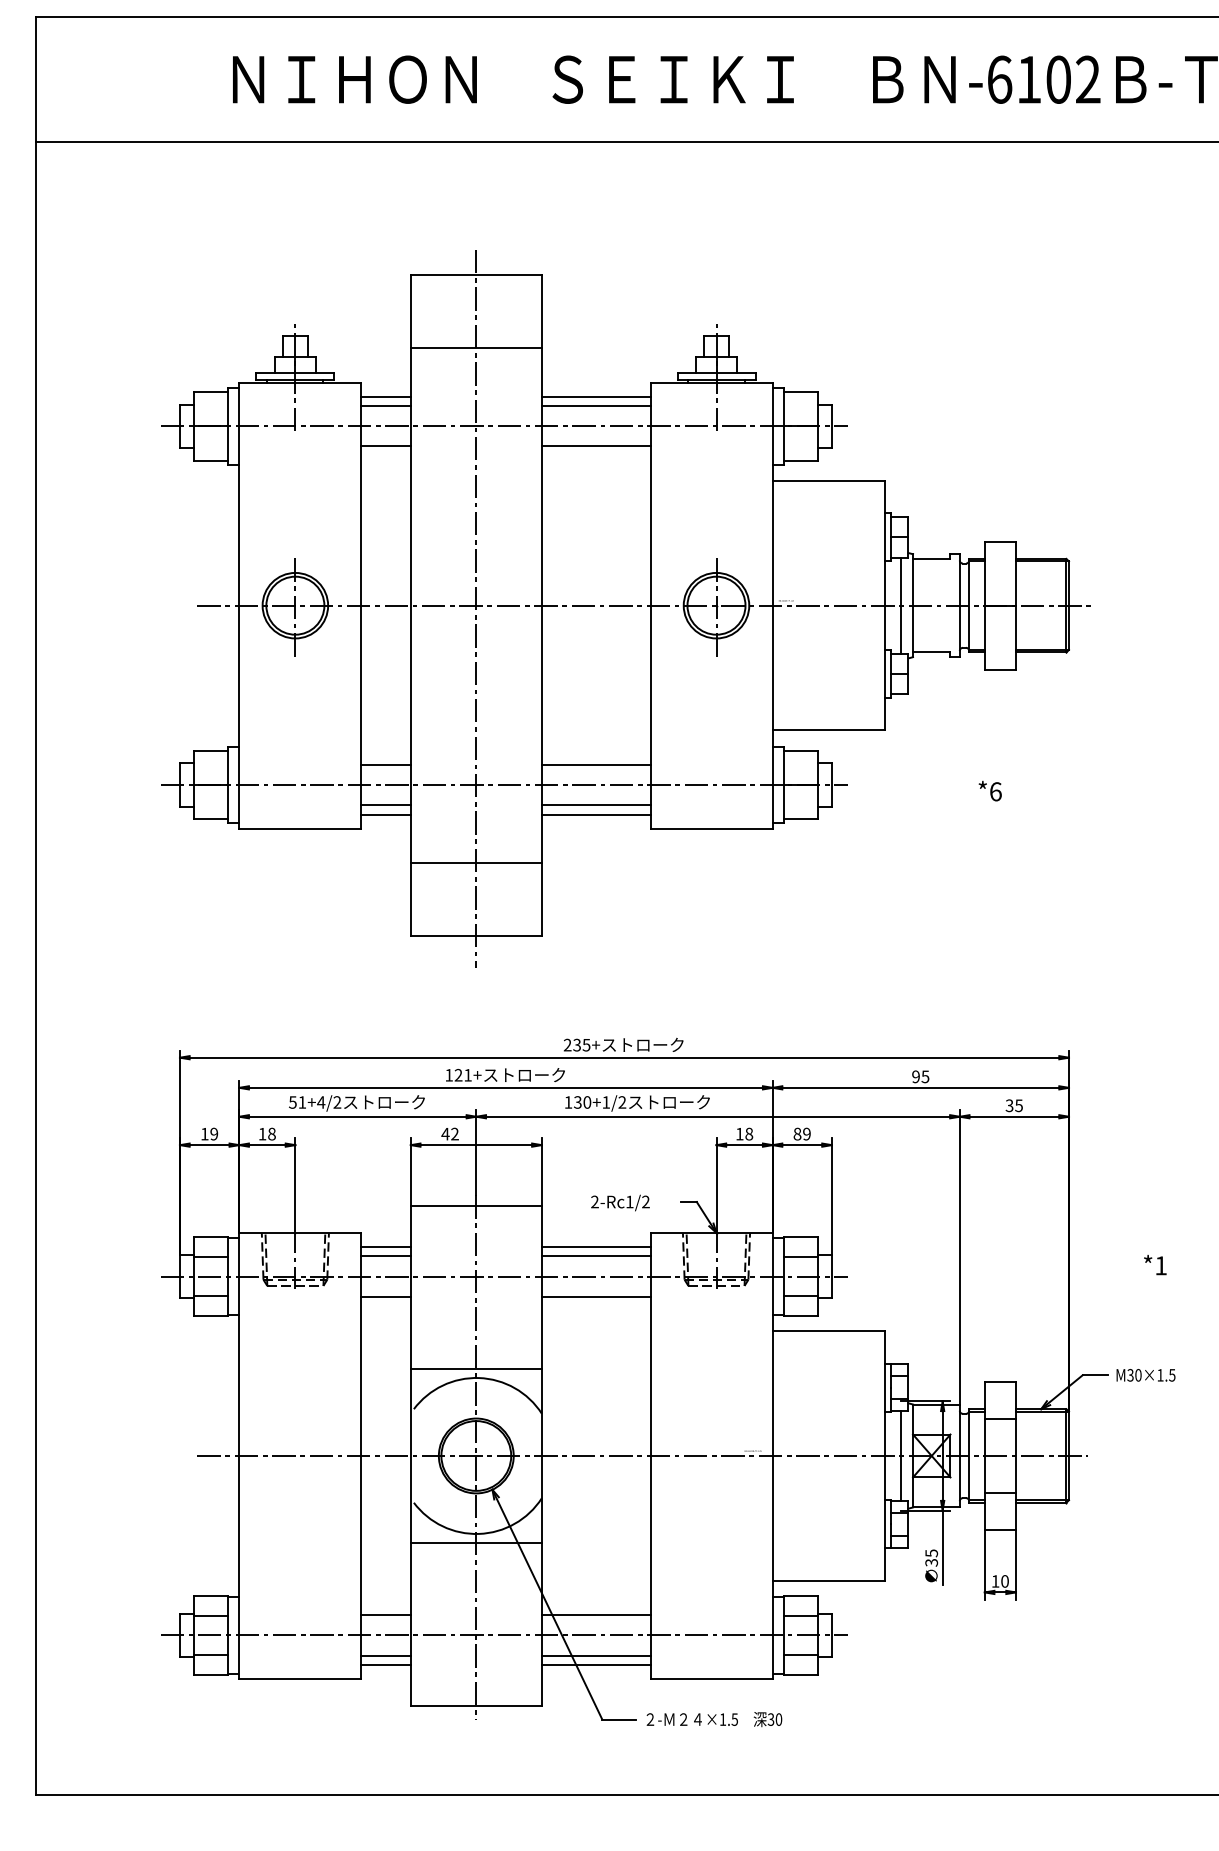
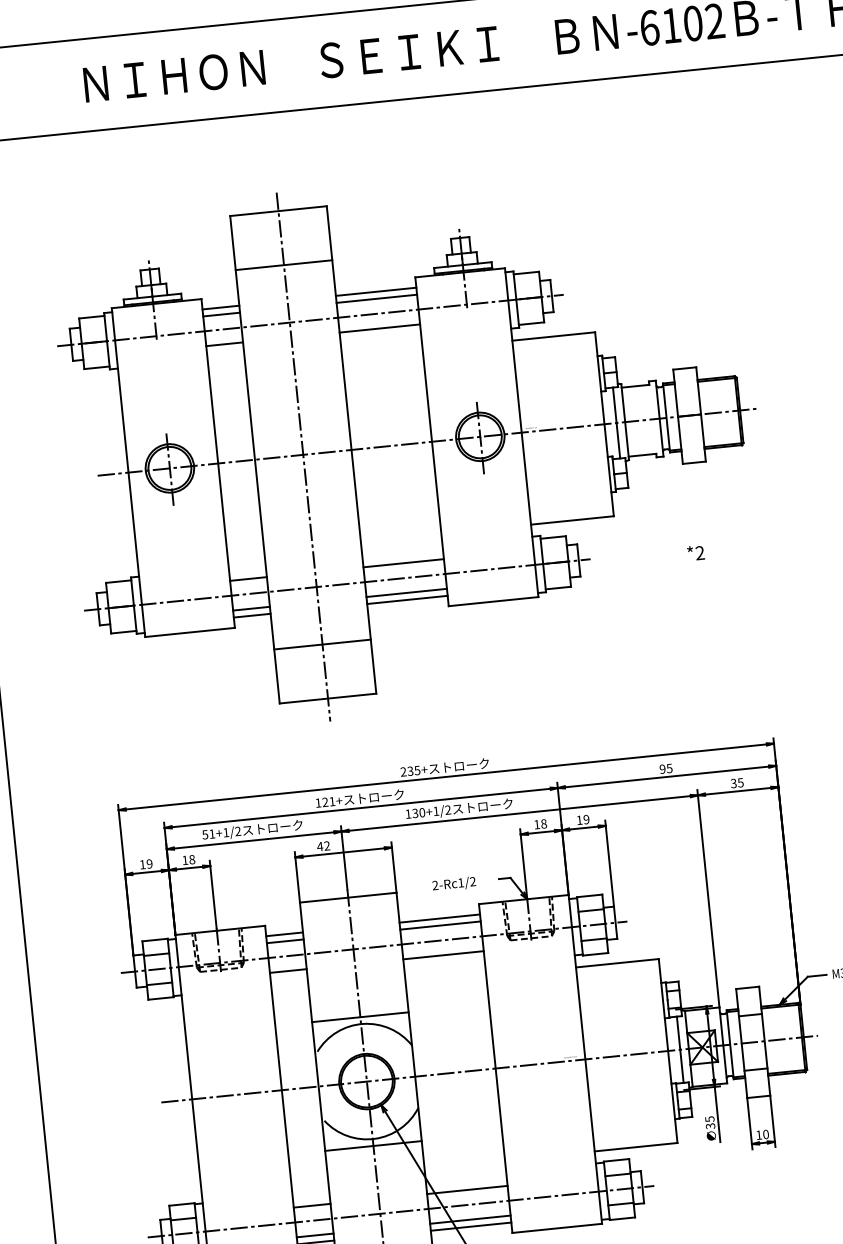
text: (995, 791) -> (699, 552), *6 -> *2
text: (321, 1102) -> (226, 832), 51+4/2 -> 51+1/2
text: (797, 1133) -> (579, 819), 89 -> 19

